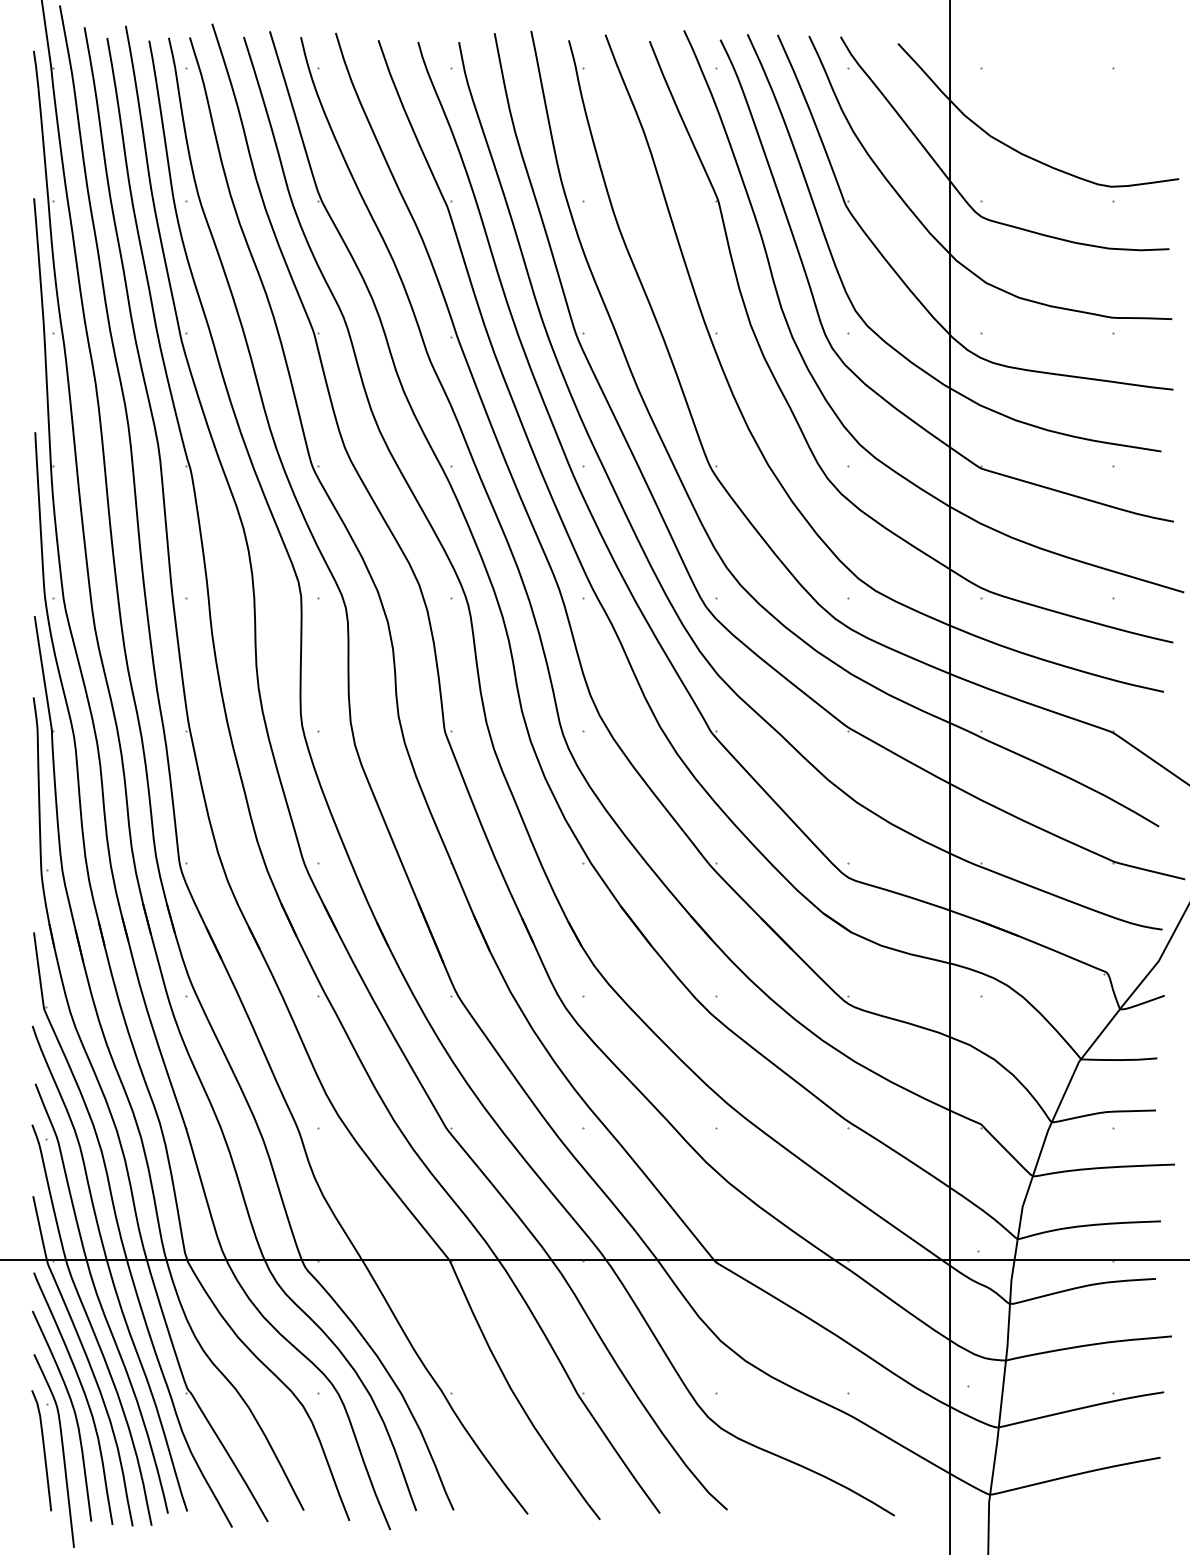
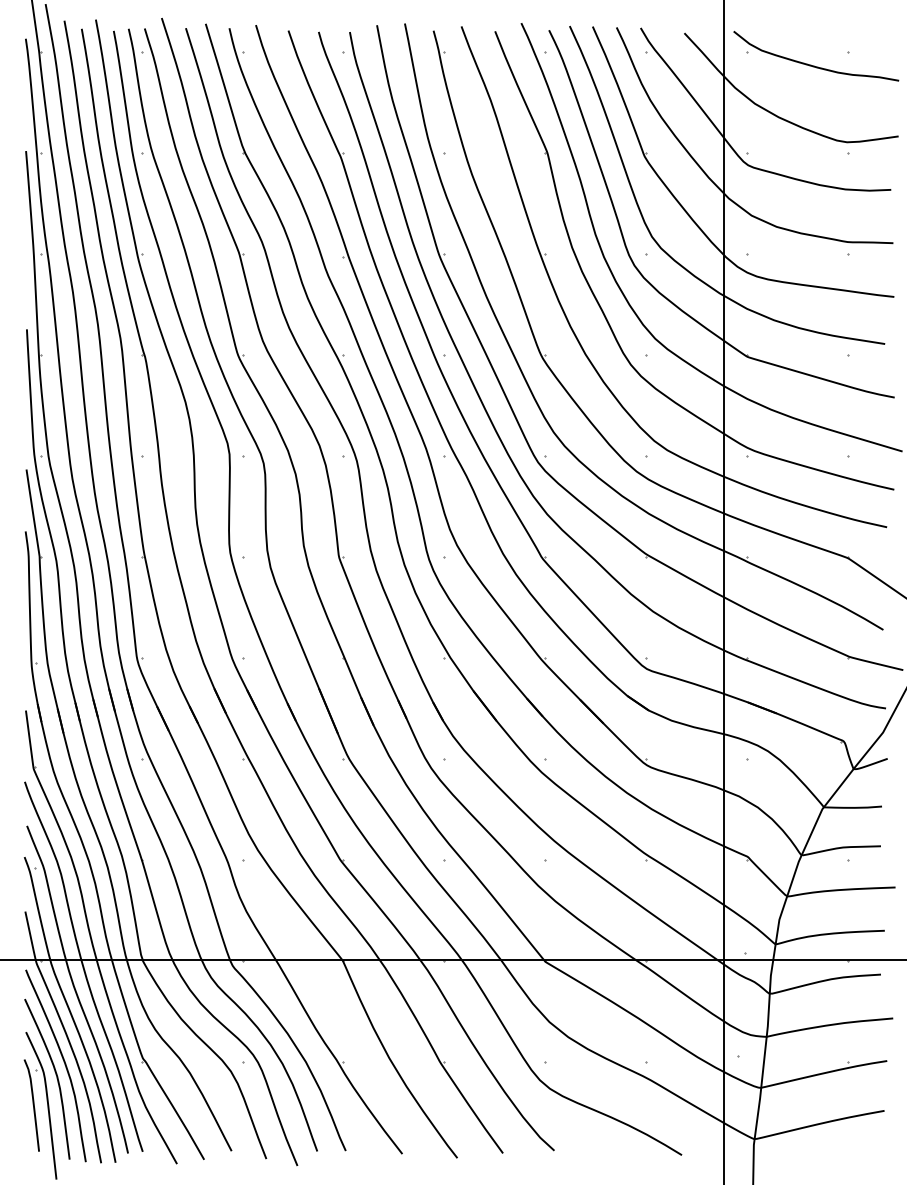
curve: (1065, 85) -> (812, 65), added

